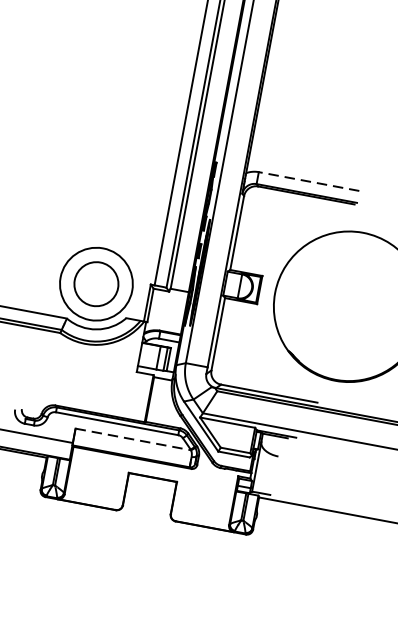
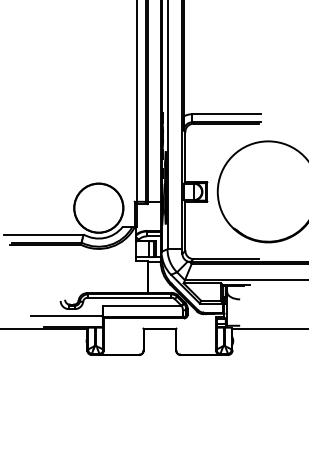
line: (307, 181) -> (225, 114), dashed -> solid
circle: (96, 283) -> (98, 207), size x1.67
line: (133, 440) -> (142, 306), dashed -> solid

